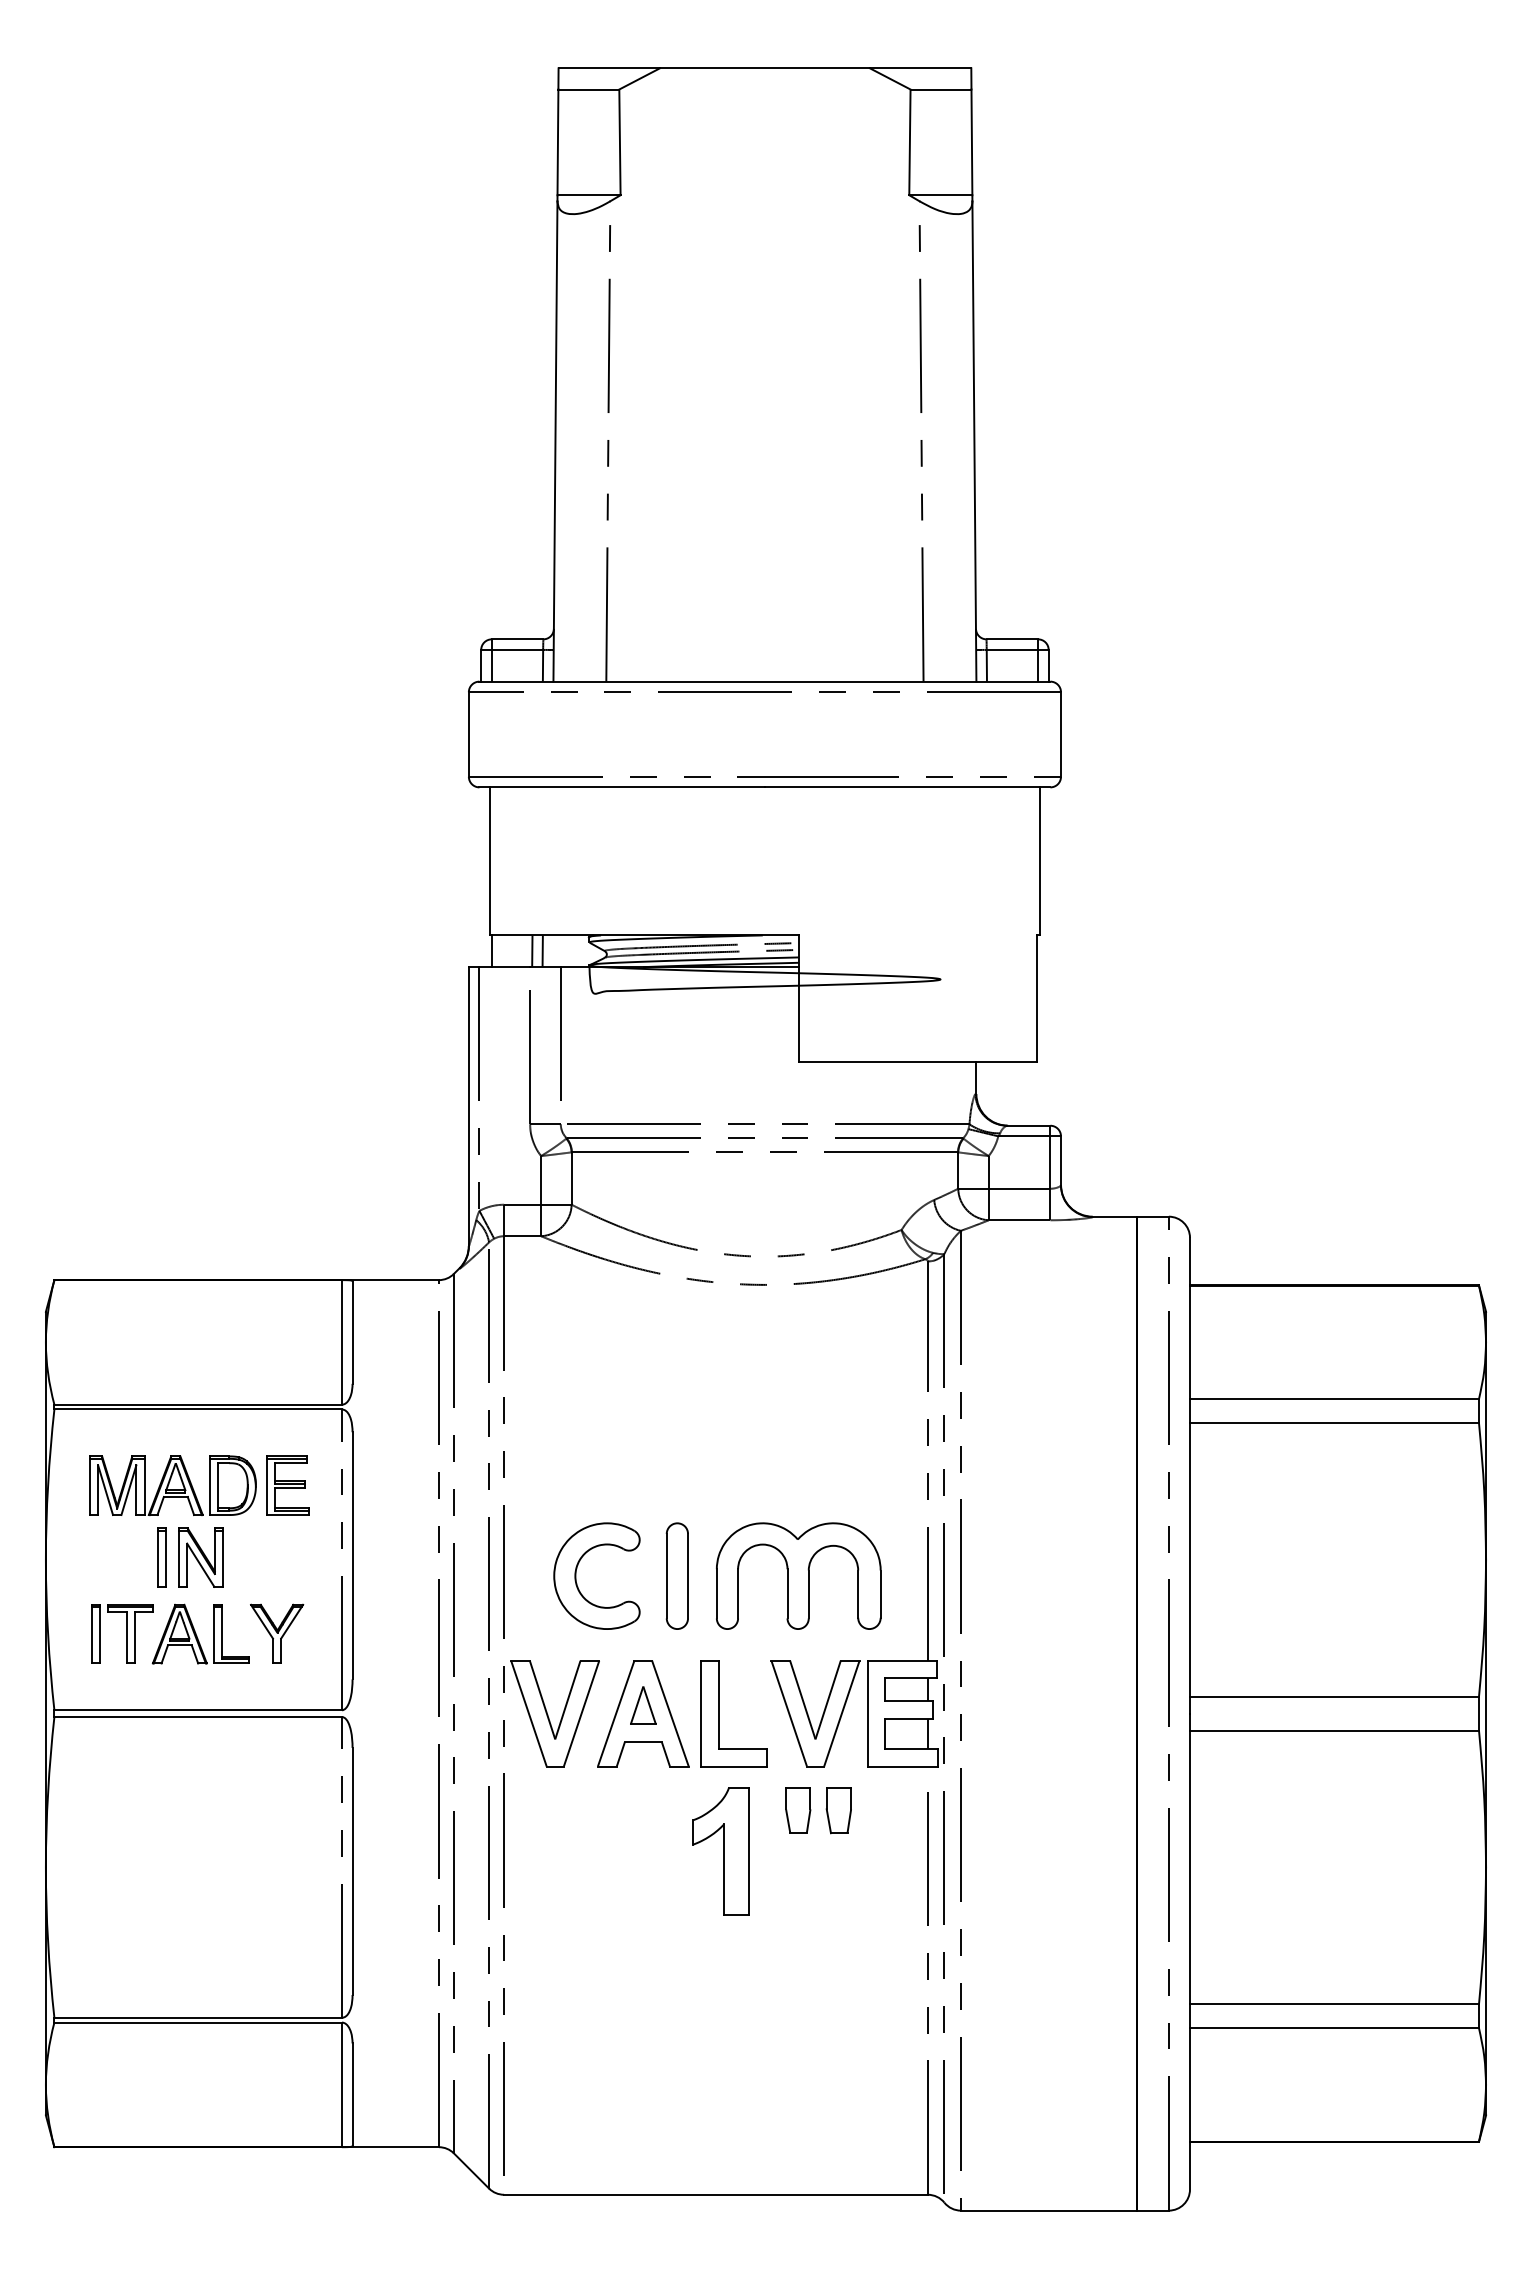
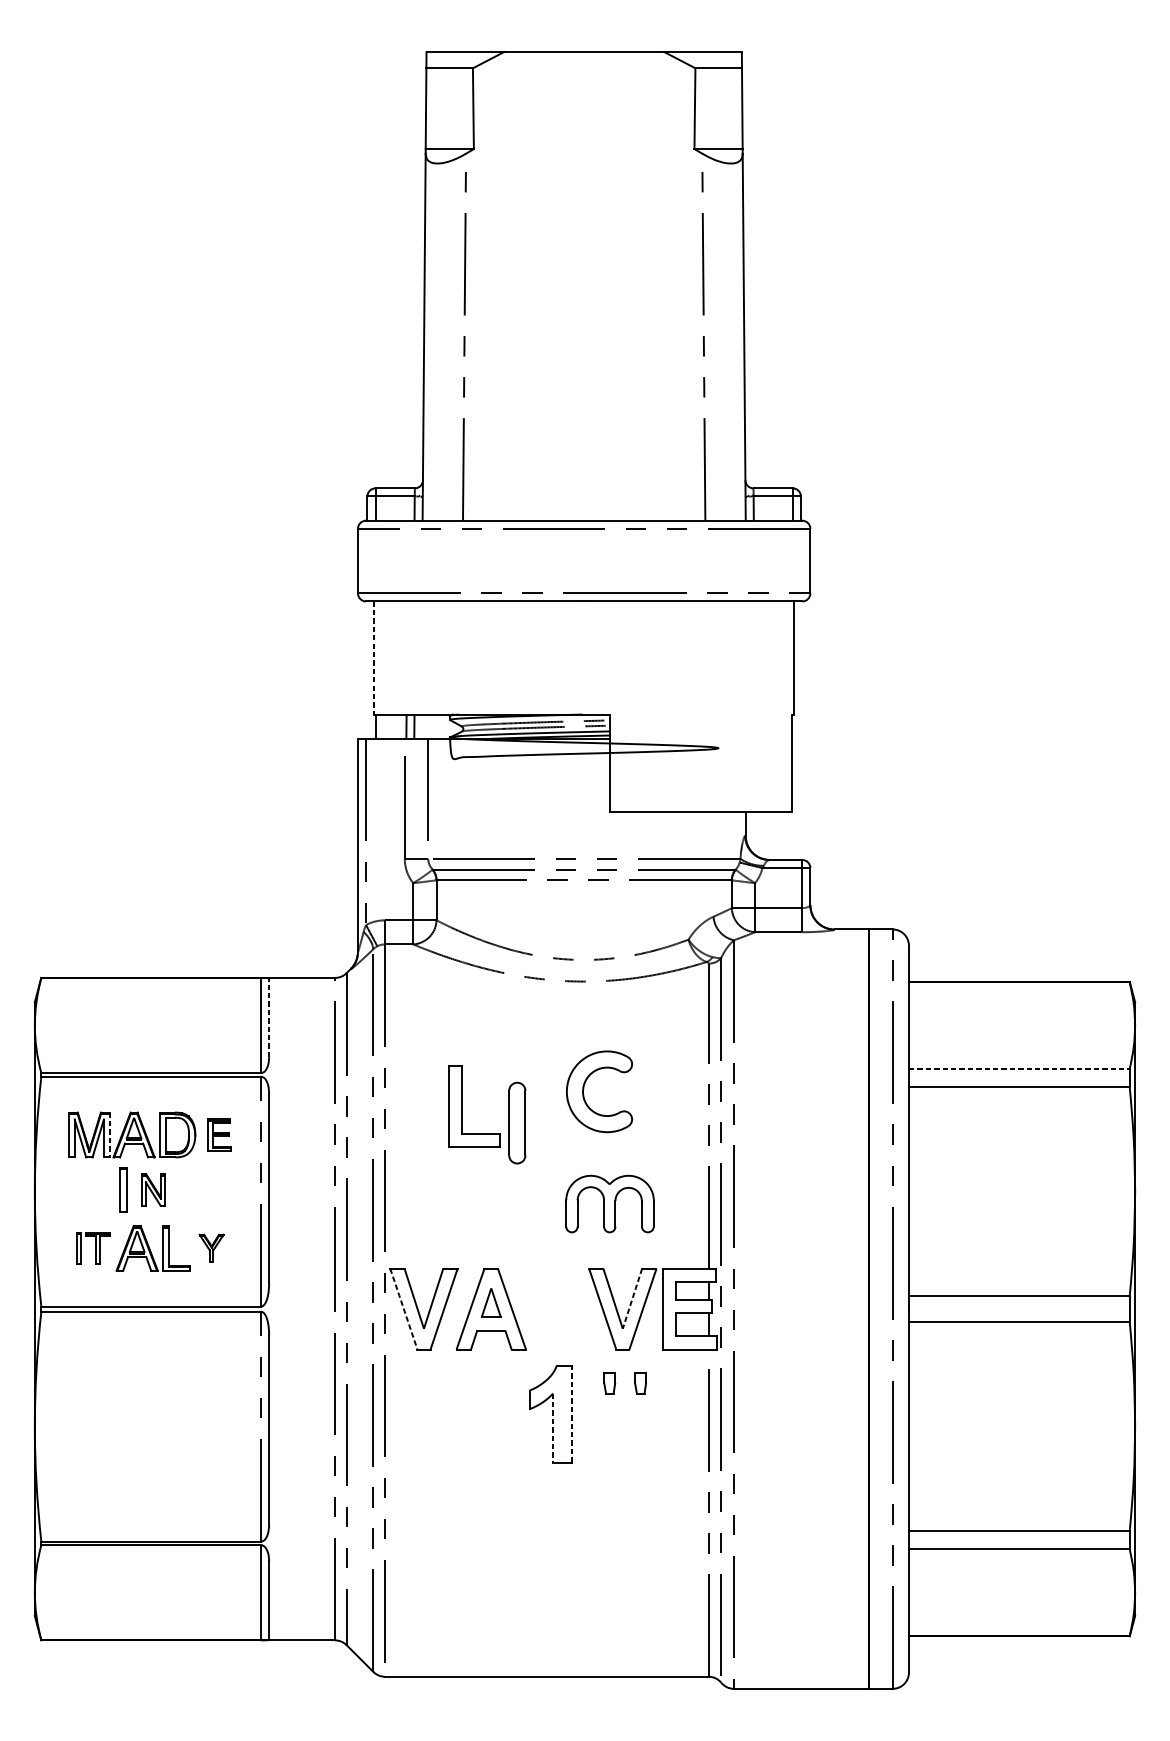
line: (490, 861) -> (374, 658), solid -> dashed
line: (352, 1332) -> (269, 1017), solid -> dashed
line: (1335, 1399) -> (1020, 1069), solid -> dashed
part: (287, 1485) -> (219, 1134), size x0.7
line: (144, 1486) -> (110, 1135), solid -> dashed
part: (200, 1557) -> (152, 1189), size x0.7
part: (576, 1575) -> (583, 1091), moved
part: (676, 1575) -> (516, 1122), moved
part: (798, 1575) -> (609, 1203), size x0.7
part: (122, 1633) -> (93, 1247), size x0.7
part: (277, 1633) -> (211, 1247), size x0.6
line: (828, 1700) -> (632, 1299), solid -> dashed
line: (528, 1713) -> (403, 1309), solid -> dashed
part: (719, 1713) -> (463, 1106), moved
part: (798, 1810) -> (609, 1383), size x0.6
part: (838, 1810) -> (640, 1383), size x0.6
line: (748, 1850) -> (571, 1413), solid -> dashed
line: (724, 1869) -> (553, 1428), solid -> dashed

